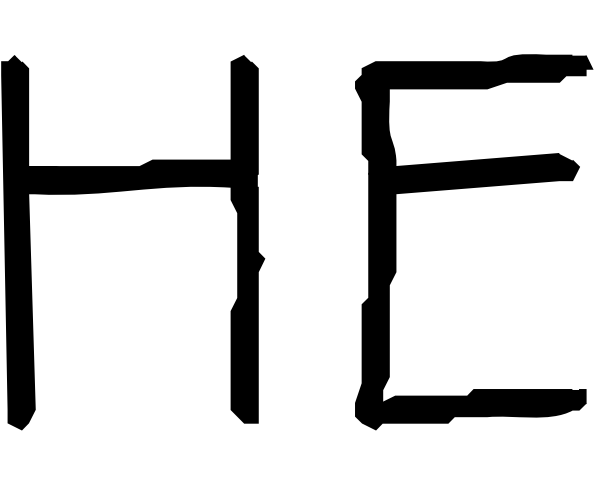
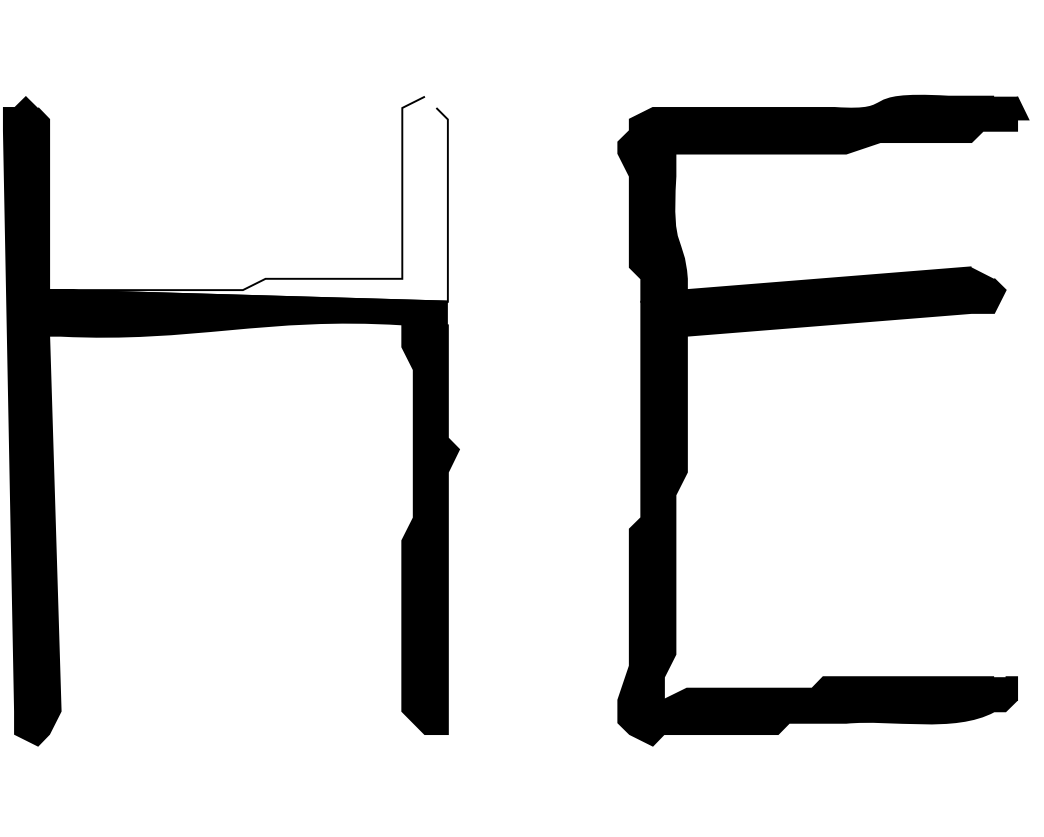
fill: (142, 114) -> (247, 198), removed

